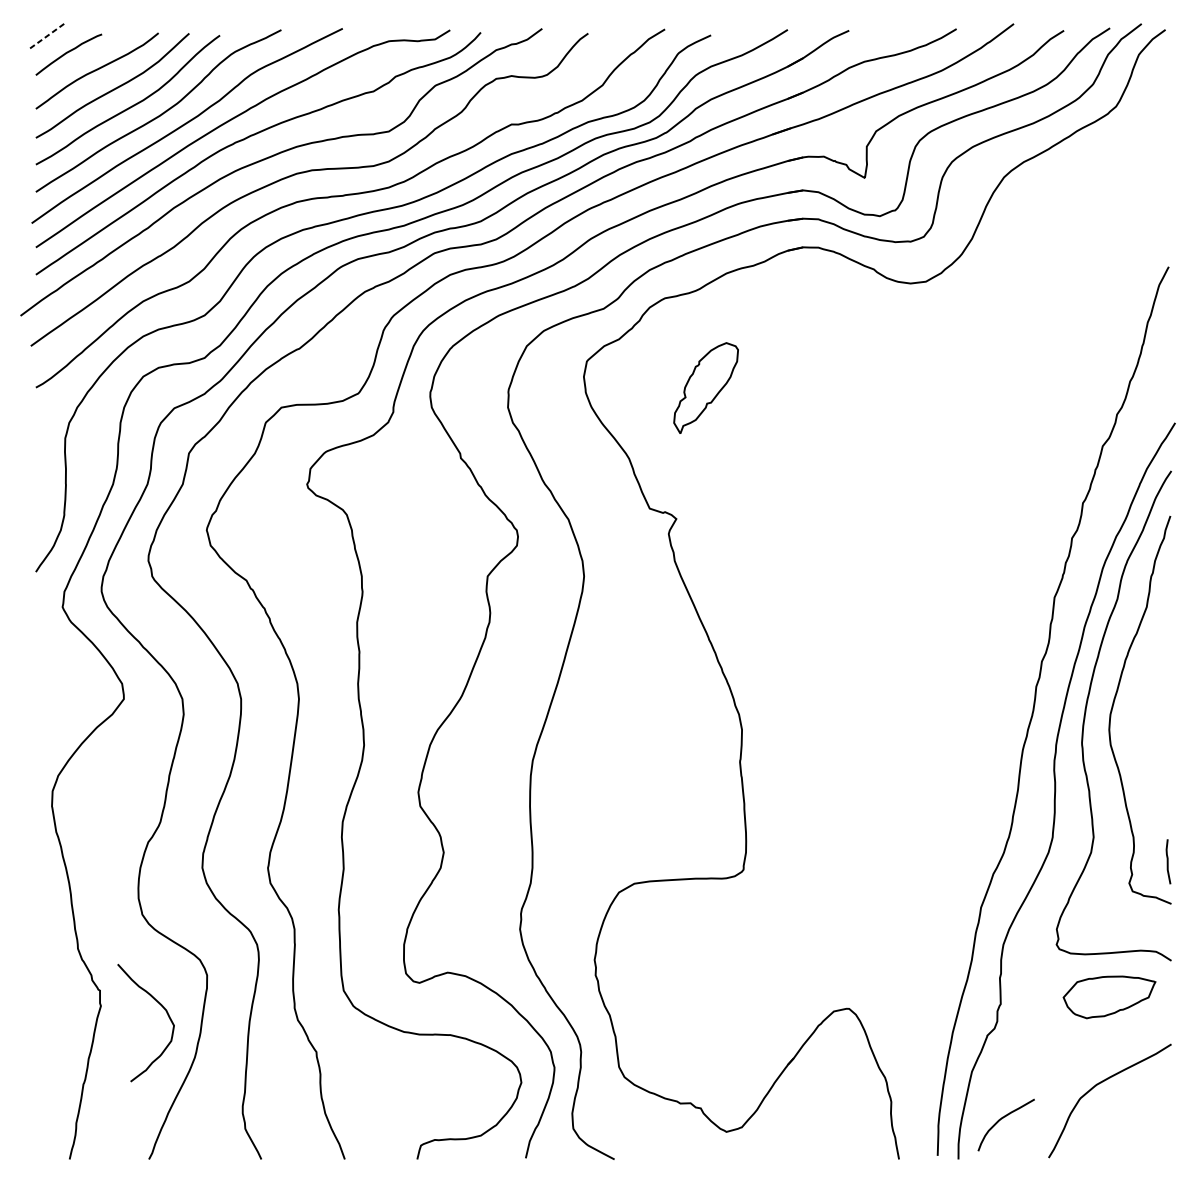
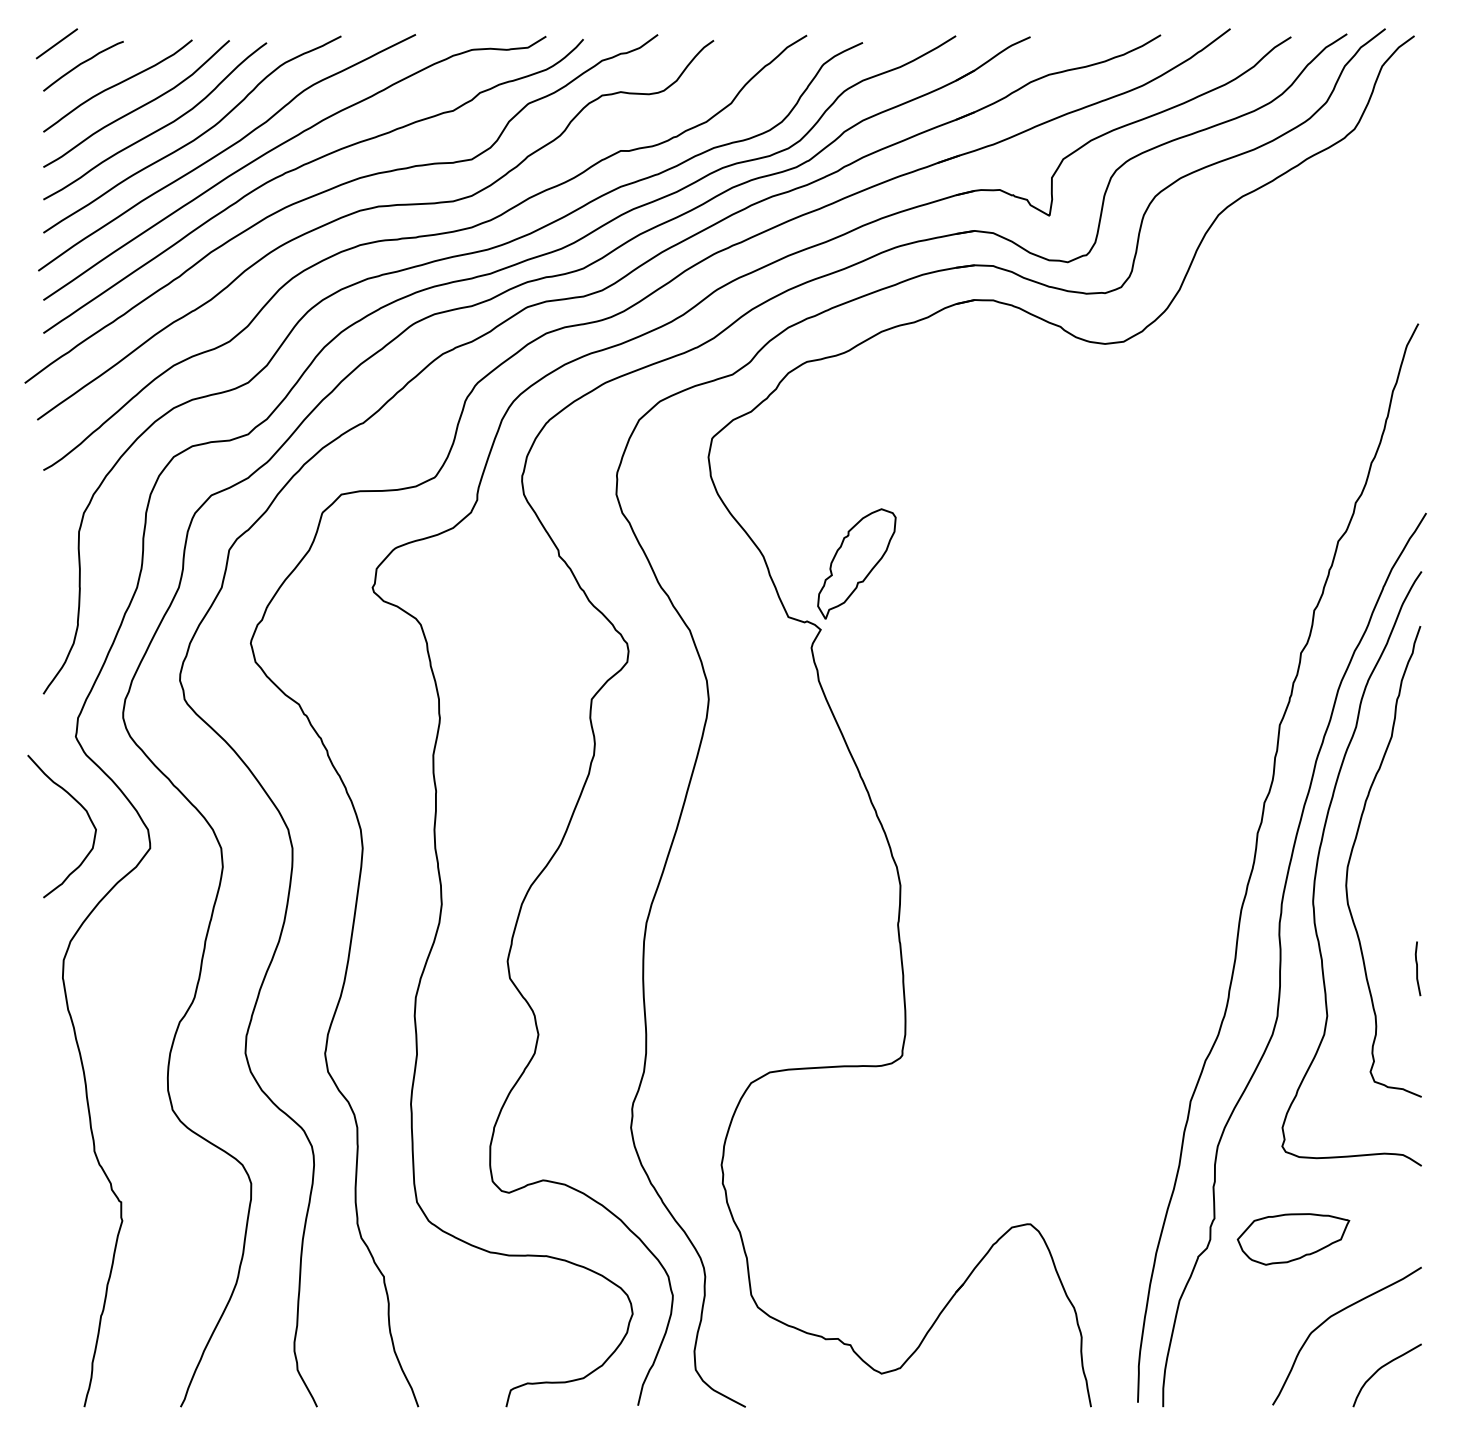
line: (46, 35) -> (56, 43), dashed -> solid
part: (705, 387) -> (856, 563), moved
curve: (1168, 861) -> (1417, 968), moved
part: (1109, 997) -> (1293, 1239), moved
curve: (162, 1007) -> (81, 807), moved
curve: (1000, 1120) -> (1380, 1369), moved

